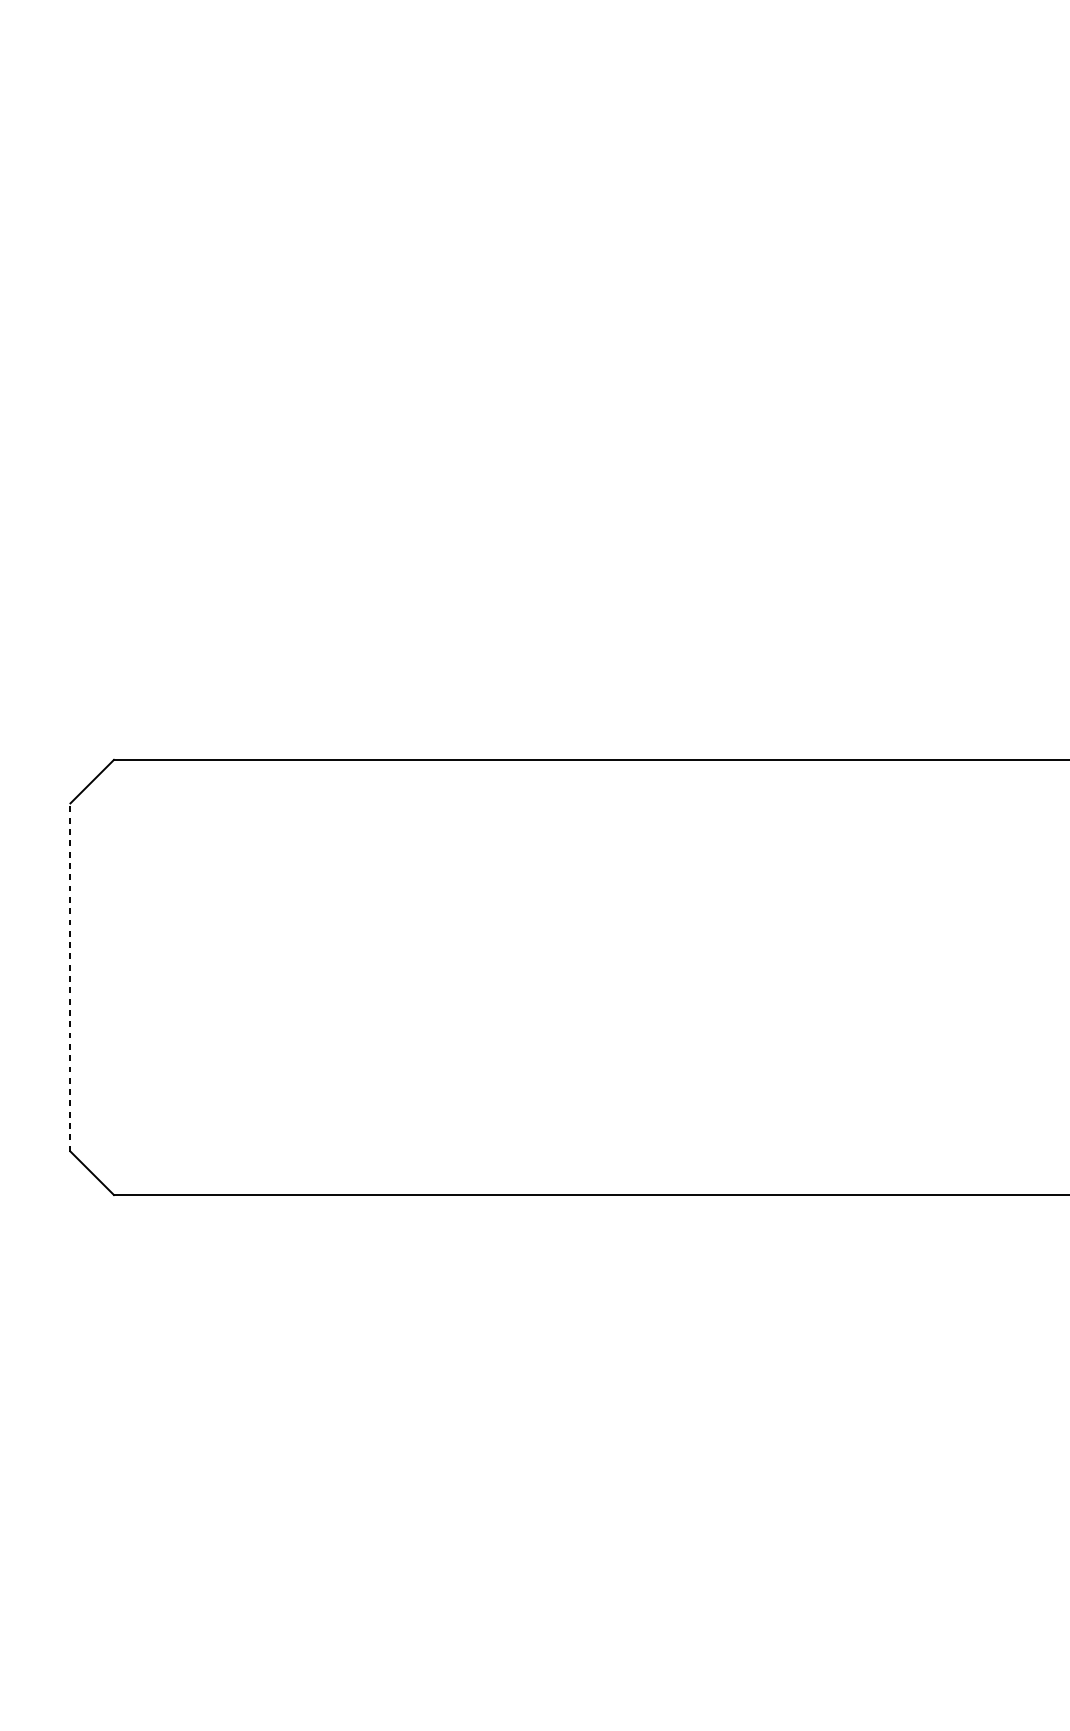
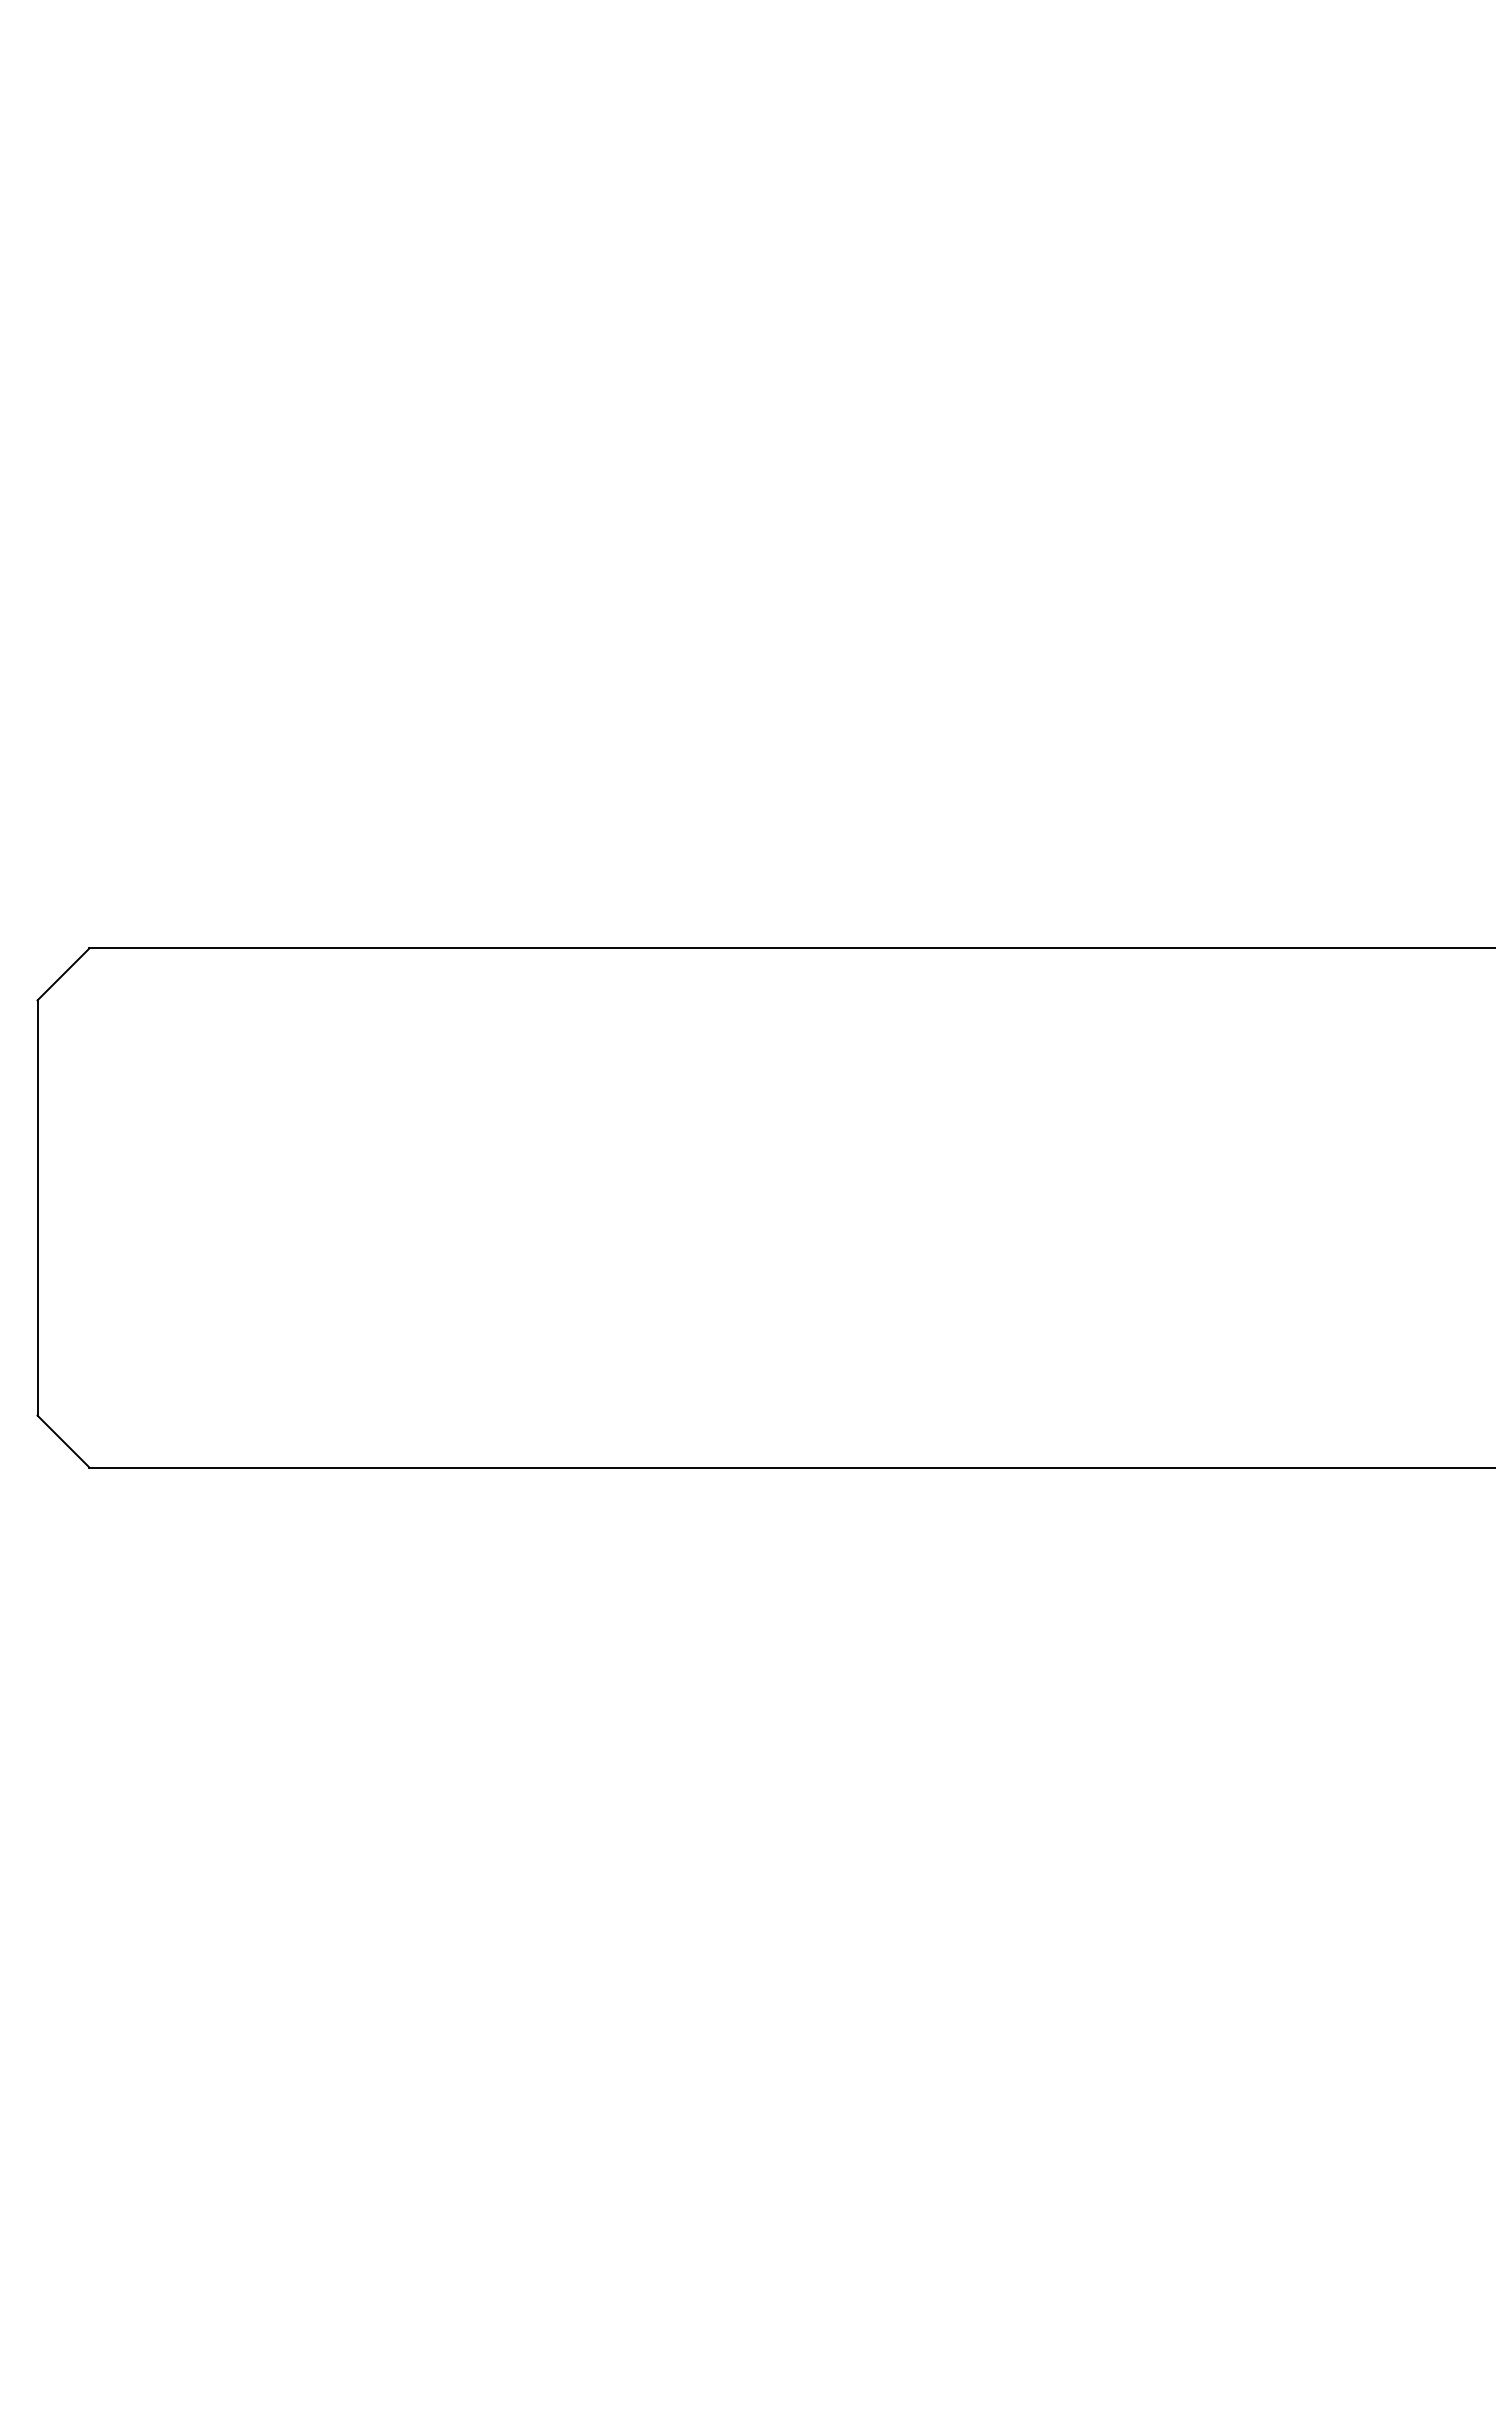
line: (70, 977) -> (37, 1208), dashed -> solid

